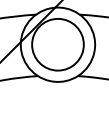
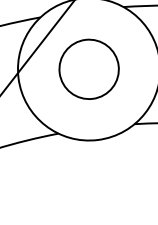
circle: (57, 44) -> (88, 69), size x0.6

